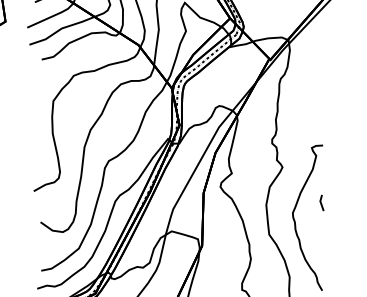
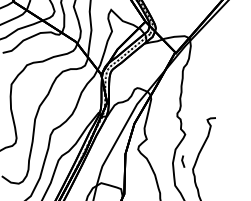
line: (321, 202) -> (182, 161), moved

